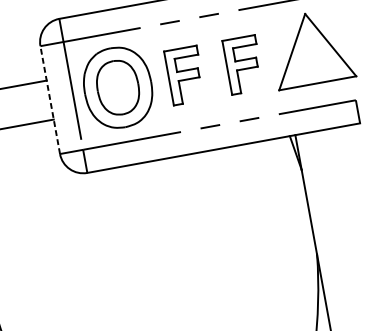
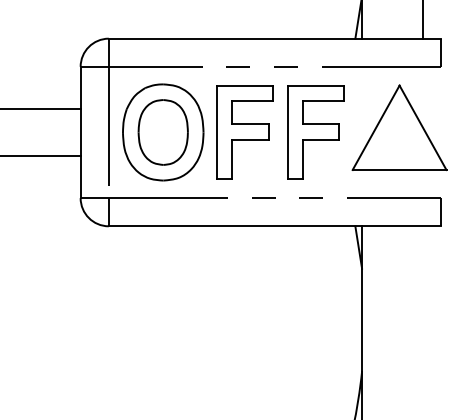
part: (243, 65) -> (315, 132), size x1.43
part: (184, 75) -> (244, 132), size x1.43
line: (50, 100) -> (80, 132), dashed -> solid

